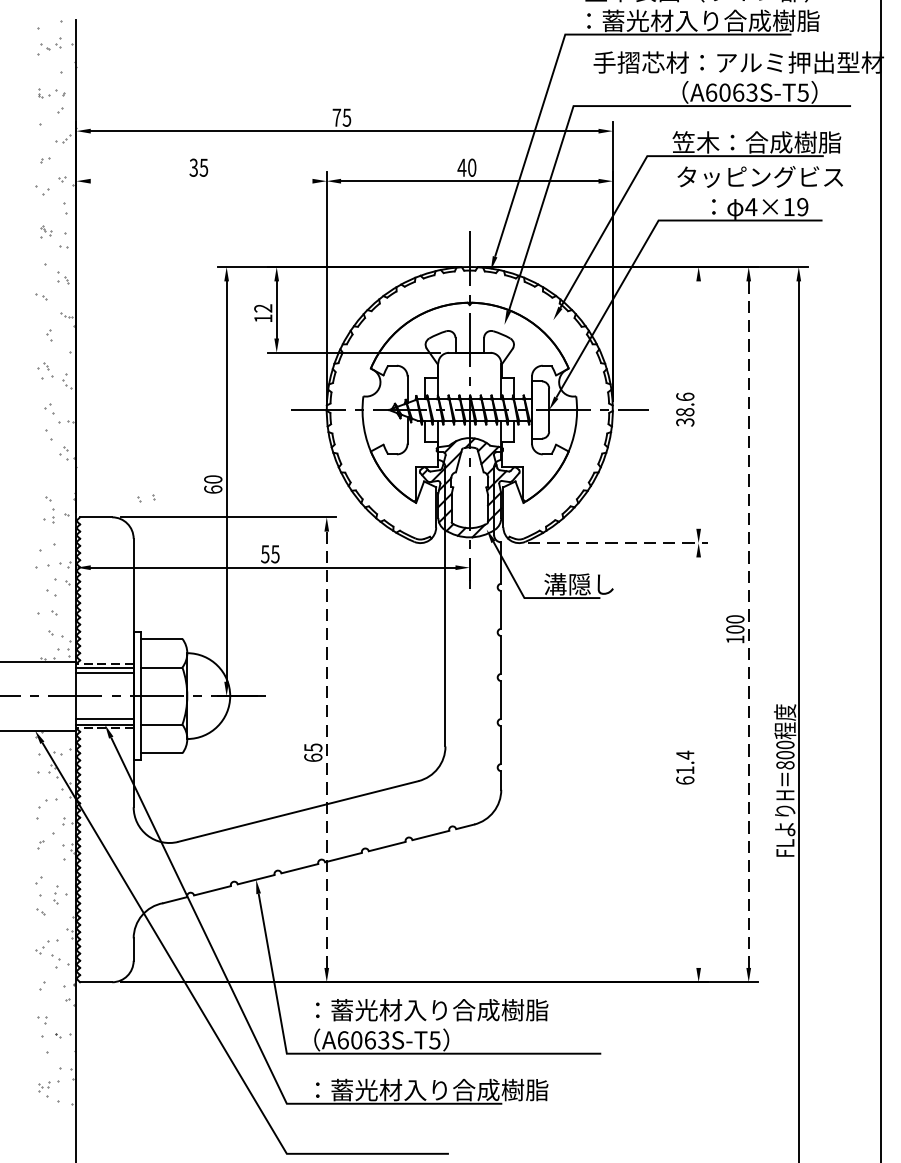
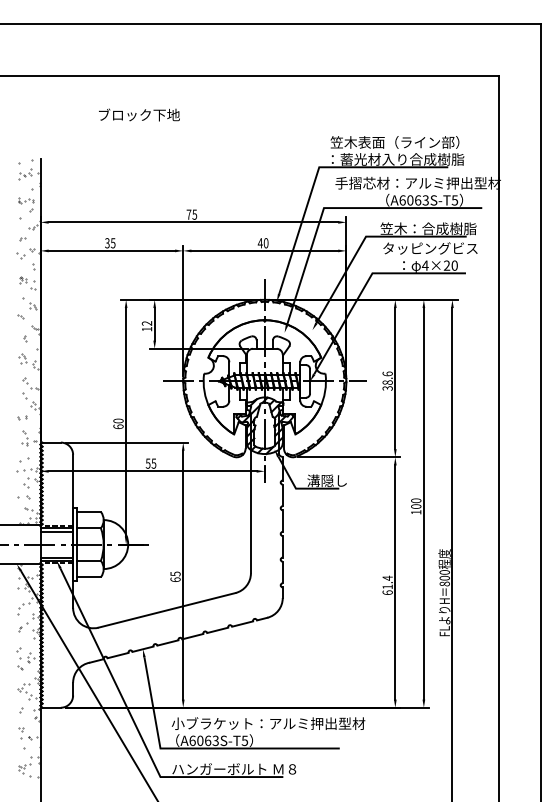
line: (200, 180) -> (111, 250), added
text: (795, 206) -> (450, 265), 4×19 -> 4×20
line: (698, 404) -> (395, 378), added
part: (146, 497) -> (22, 417), moved
line: (618, 543) -> (349, 457), dashed -> solid
line: (748, 624) -> (423, 503), dashed -> solid
line: (327, 750) -> (183, 575), dashed -> solid
line: (698, 762) -> (395, 582), added
text: (476, 1009) -> (268, 723), ：蓄光材入り合成樹脂 -> 小ブラケット：アルミ押出型材
text: (427, 1088) -> (240, 768), ：蓄光材入り合成樹脂 -> ハンガーボルト Ｍ８

